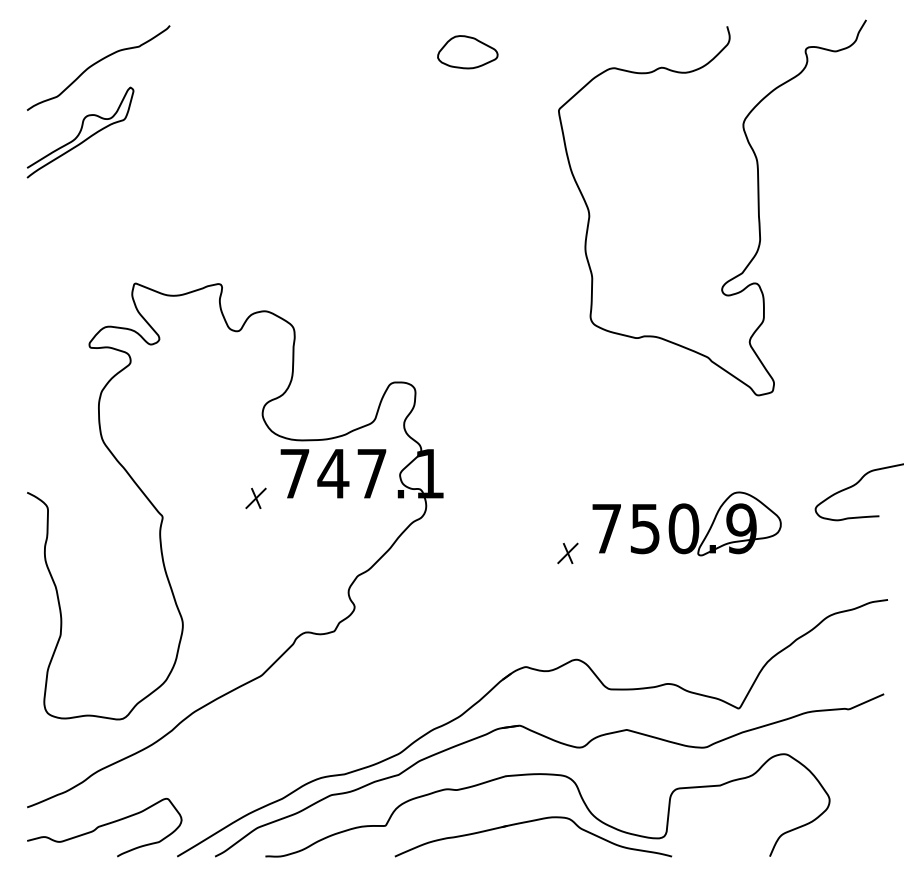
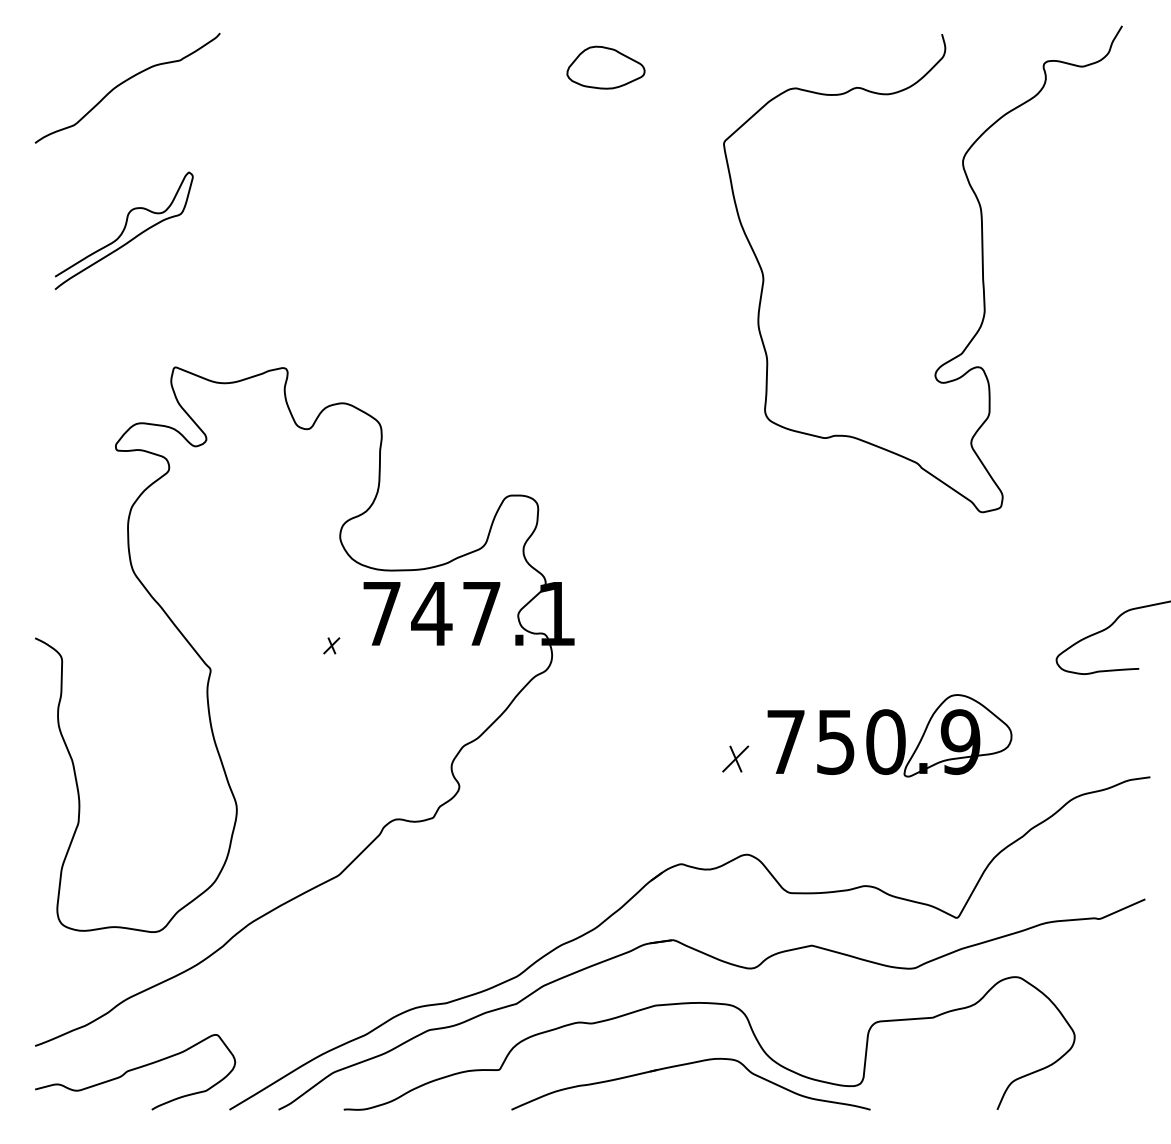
curve: (79, 132) -> (123, 230), moved
part: (255, 498) -> (331, 645), size x0.6
part: (686, 523) -> (889, 735), moved
part: (567, 553) -> (735, 758), moved

